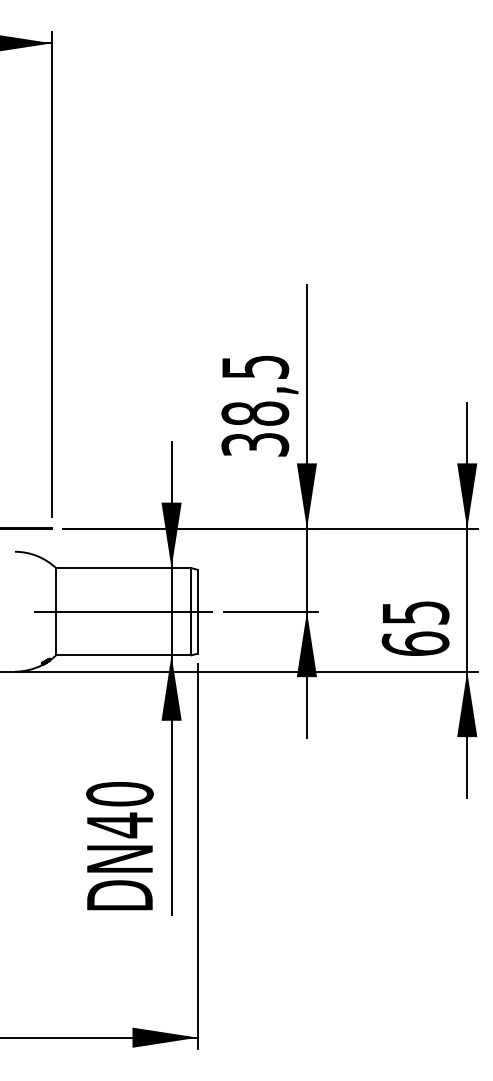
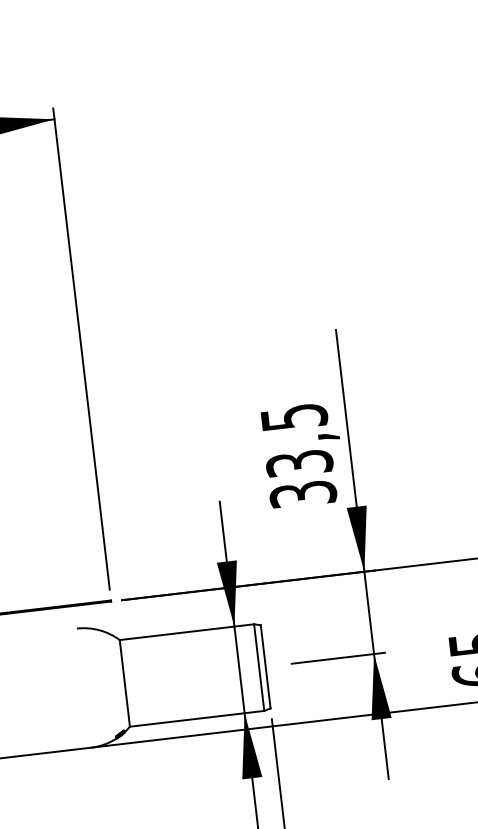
text: (255, 413) -> (299, 463), 38,5 -> 33,5
line: (123, 611) -> (191, 675), removed

